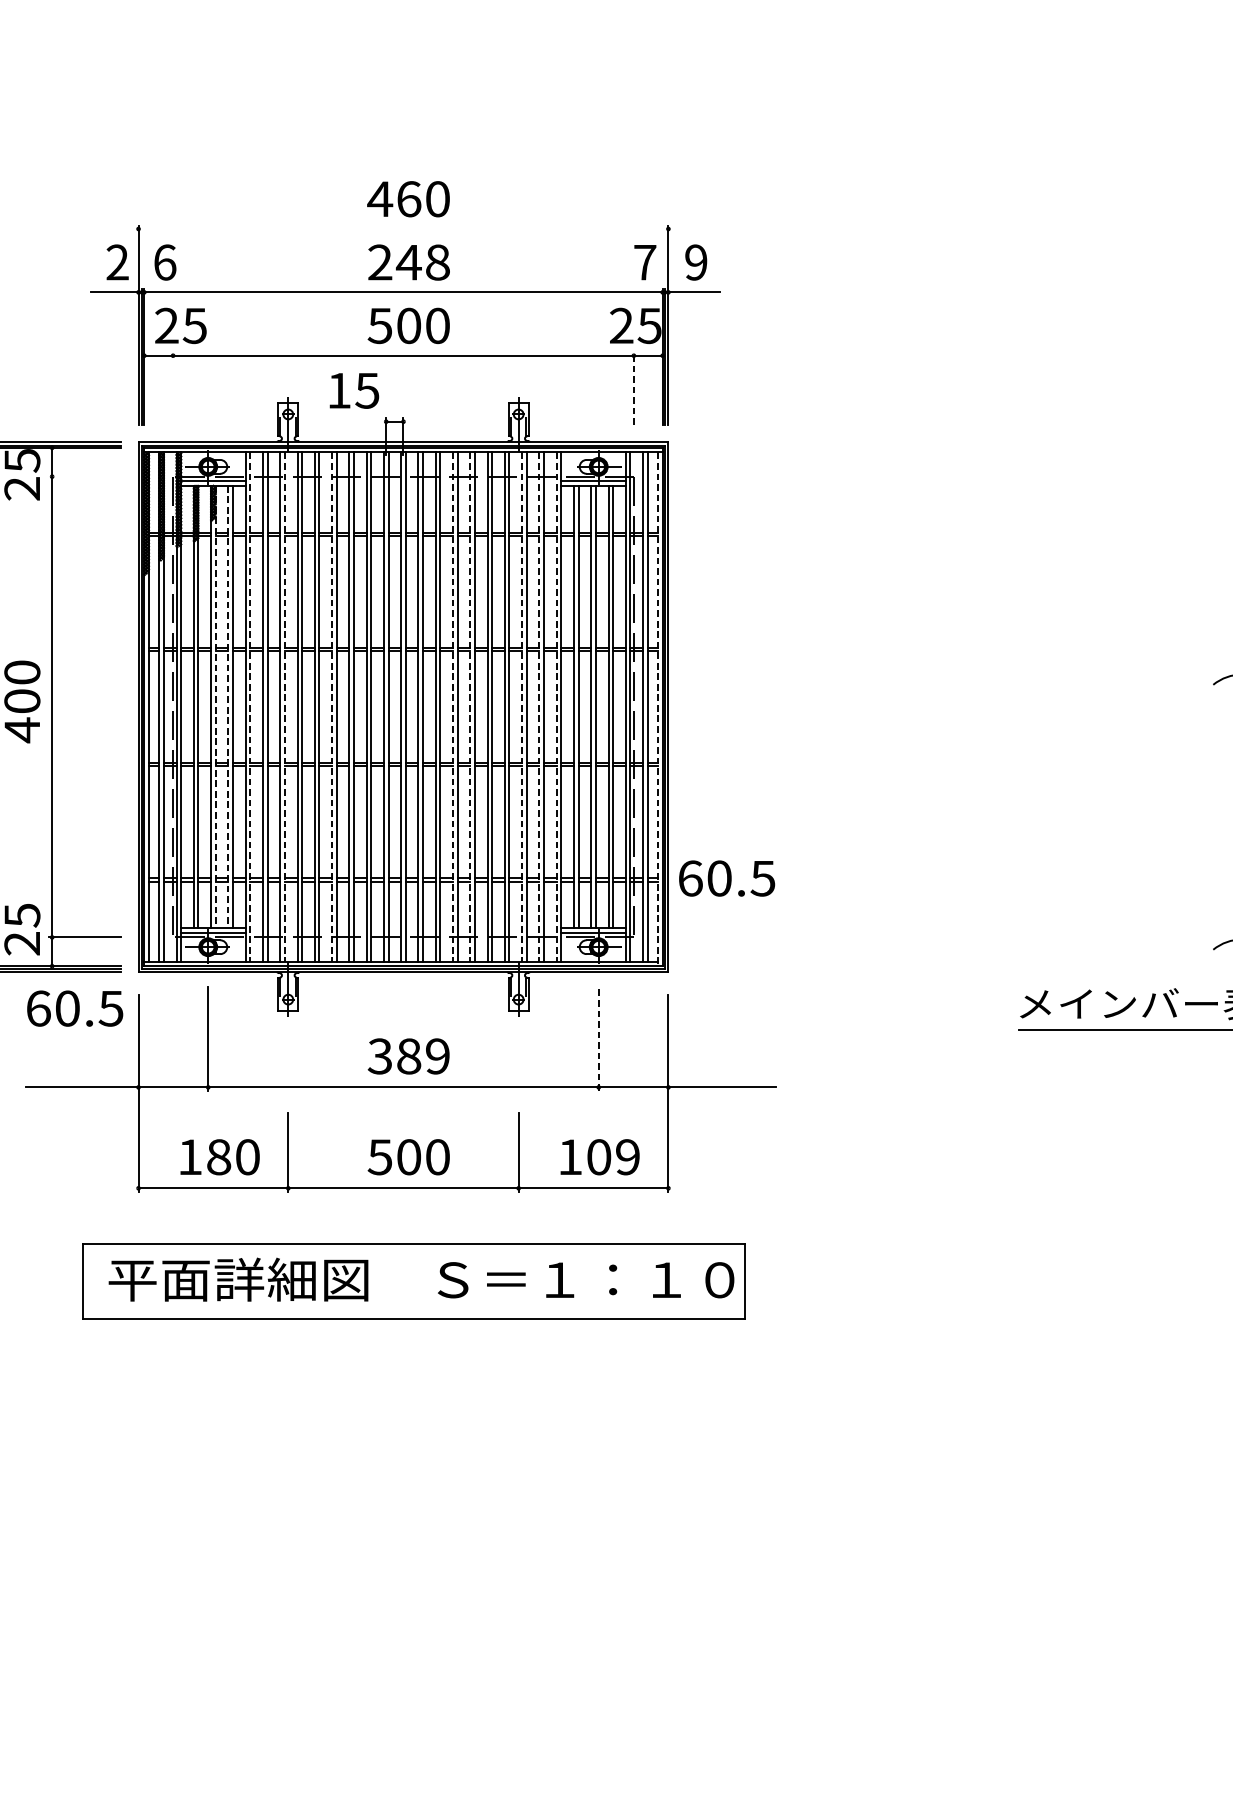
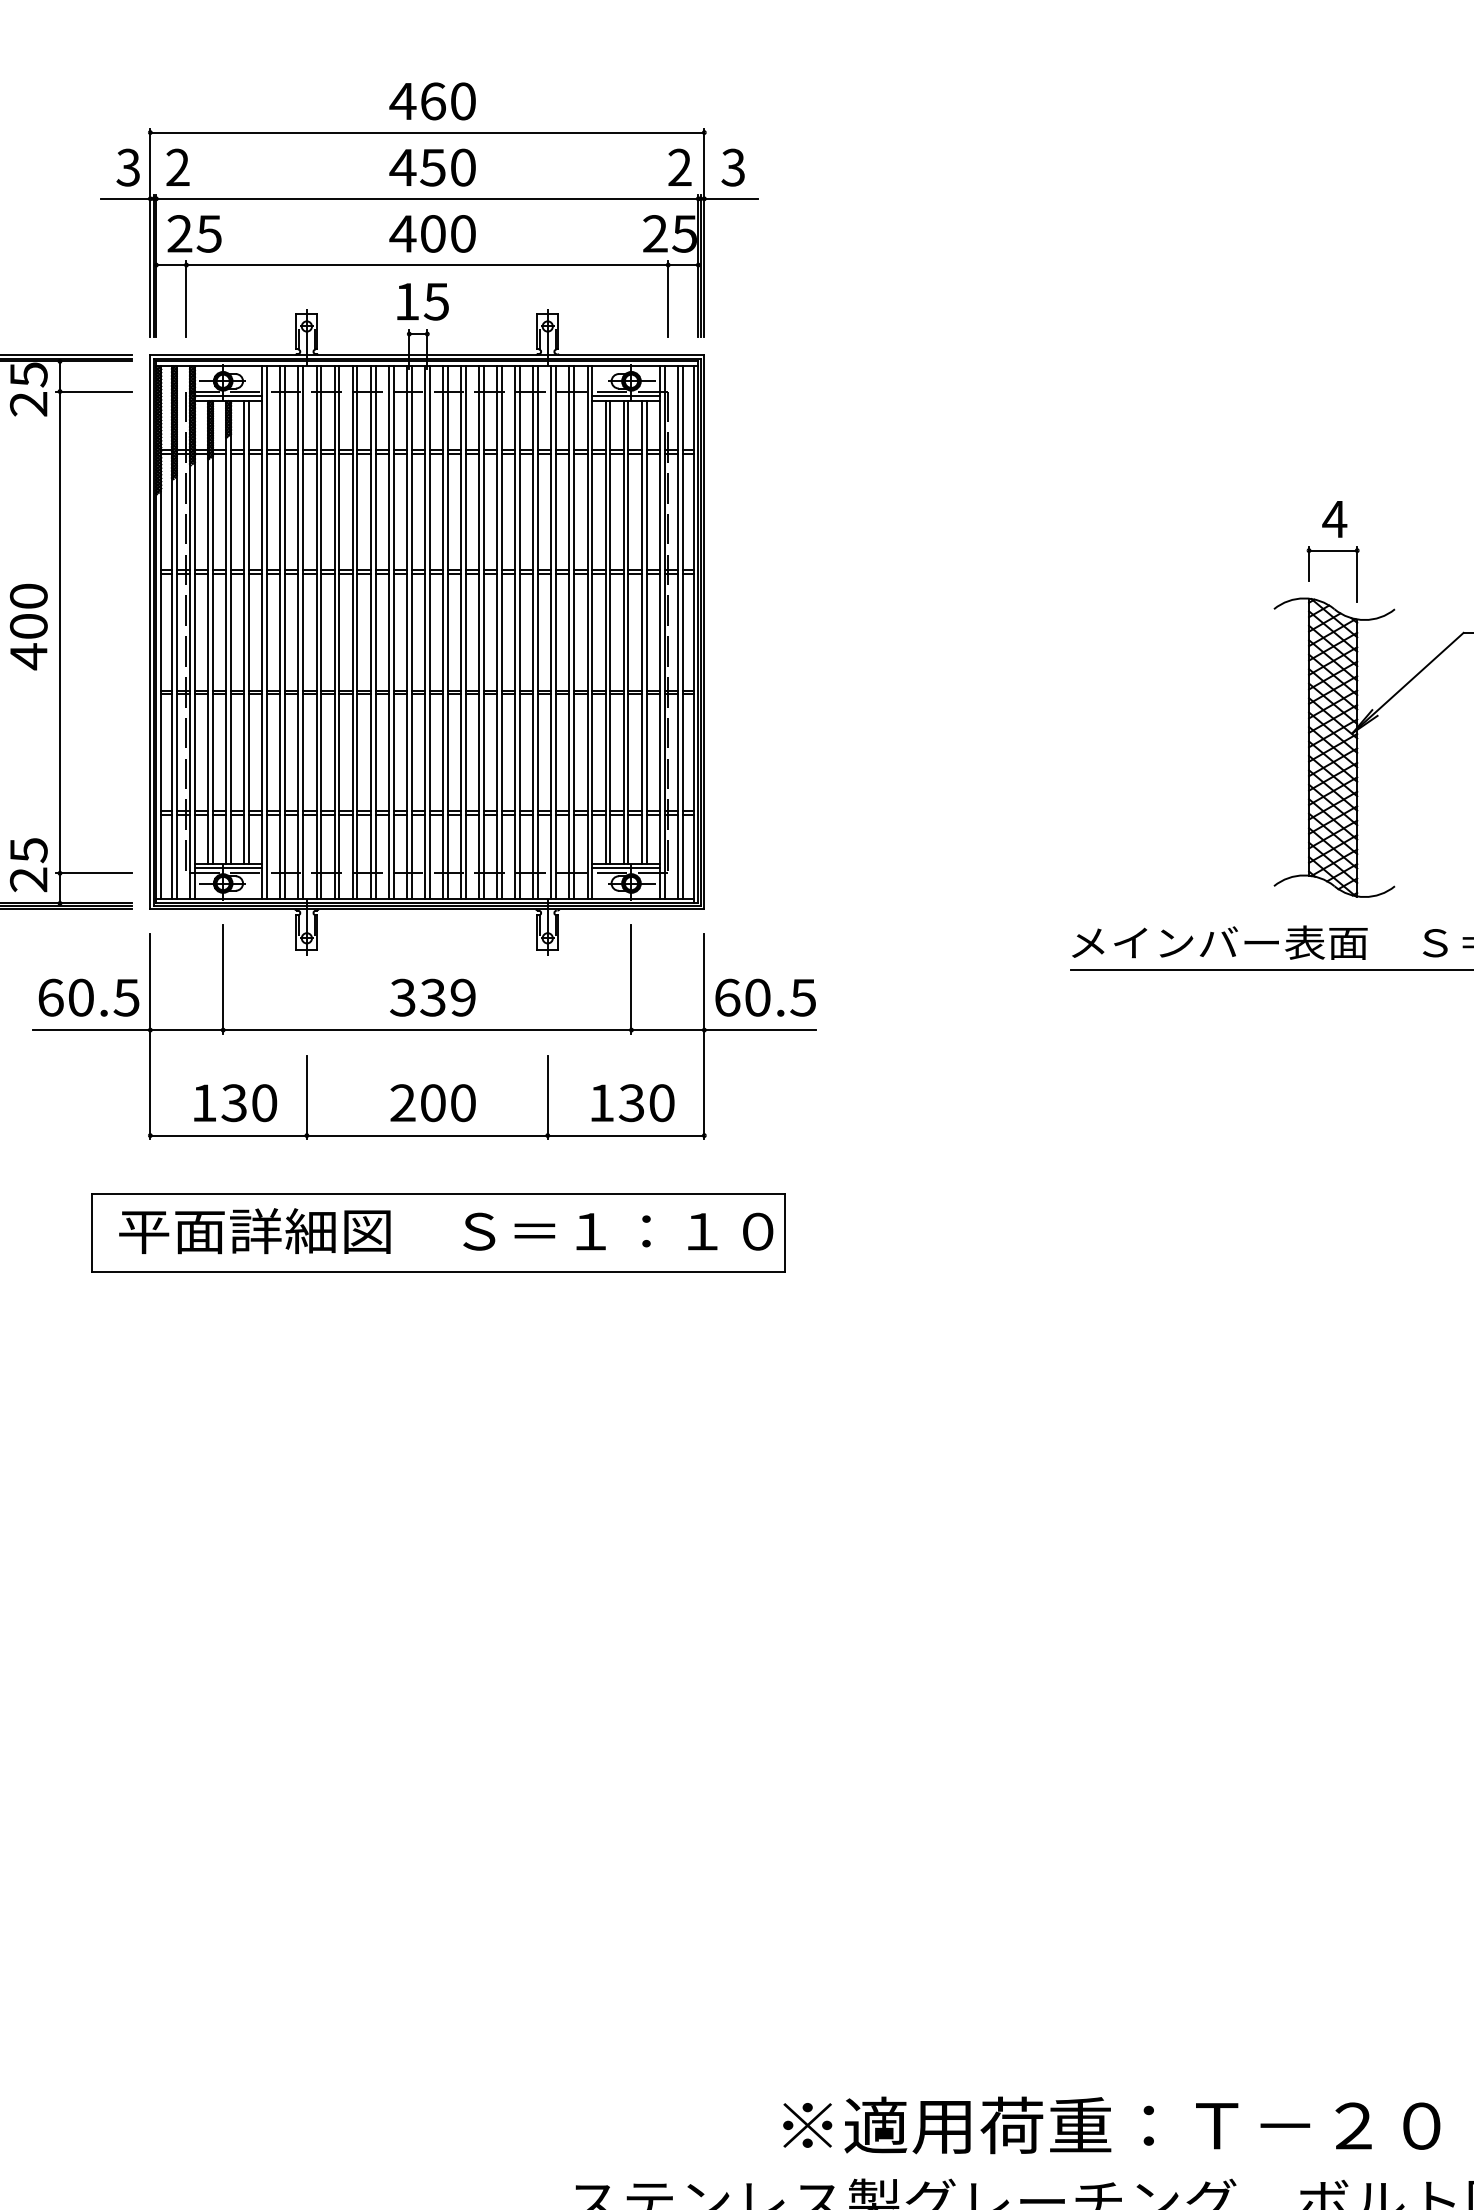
line: (403, 228) -> (427, 132), added
text: (644, 261) -> (679, 166), 7 -> 2
text: (117, 262) -> (128, 167), 2 -> 3
text: (164, 262) -> (177, 167), 6 -> 2
text: (408, 262) -> (432, 167), 248 -> 450
text: (695, 262) -> (732, 167), 9 -> 3
text: (379, 325) -> (402, 233), 500 -> 400
line: (173, 388) -> (186, 299), added
line: (634, 388) -> (668, 299), dashed -> solid
text: (353, 390) -> (422, 301), moved
line: (85, 476) -> (94, 391), added
line: (216, 707) -> (231, 632), dashed -> solid
line: (228, 707) -> (244, 632), dashed -> solid
line: (250, 707) -> (267, 632), dashed -> solid
line: (285, 707) -> (303, 632), dashed -> solid
line: (331, 707) -> (352, 632), dashed -> solid
line: (453, 707) -> (479, 632), dashed -> solid
line: (470, 707) -> (497, 632), dashed -> solid
line: (522, 707) -> (551, 632), dashed -> solid
line: (539, 707) -> (569, 632), dashed -> solid
line: (556, 707) -> (587, 632), dashed -> solid
line: (658, 709) -> (693, 634), dashed -> solid
text: (726, 878) -> (765, 997), moved
text: (74, 1008) -> (88, 997), moved
line: (598, 1038) -> (631, 978), dashed -> solid
text: (408, 1056) -> (432, 997), 389 -> 339
text: (219, 1157) -> (234, 1103), 180 -> 130
text: (379, 1157) -> (402, 1103), 500 -> 200
text: (613, 1157) -> (646, 1103), 109 -> 130

